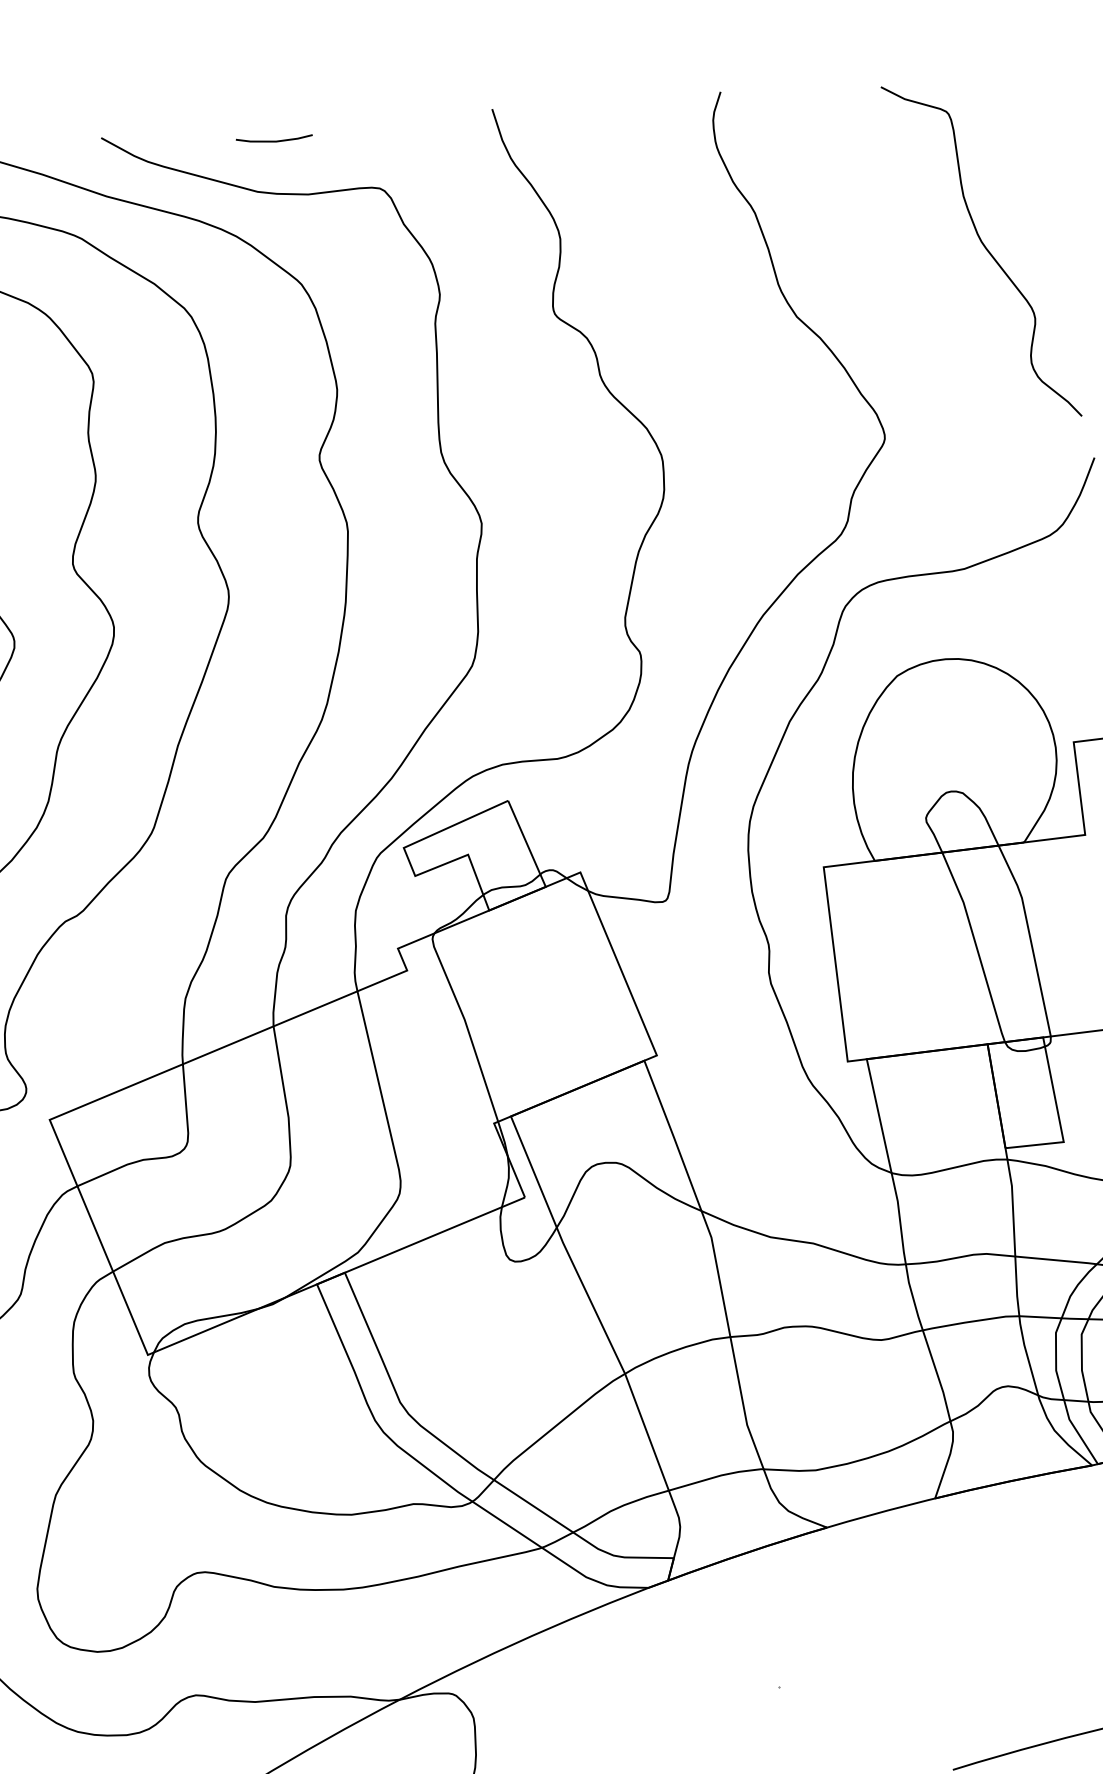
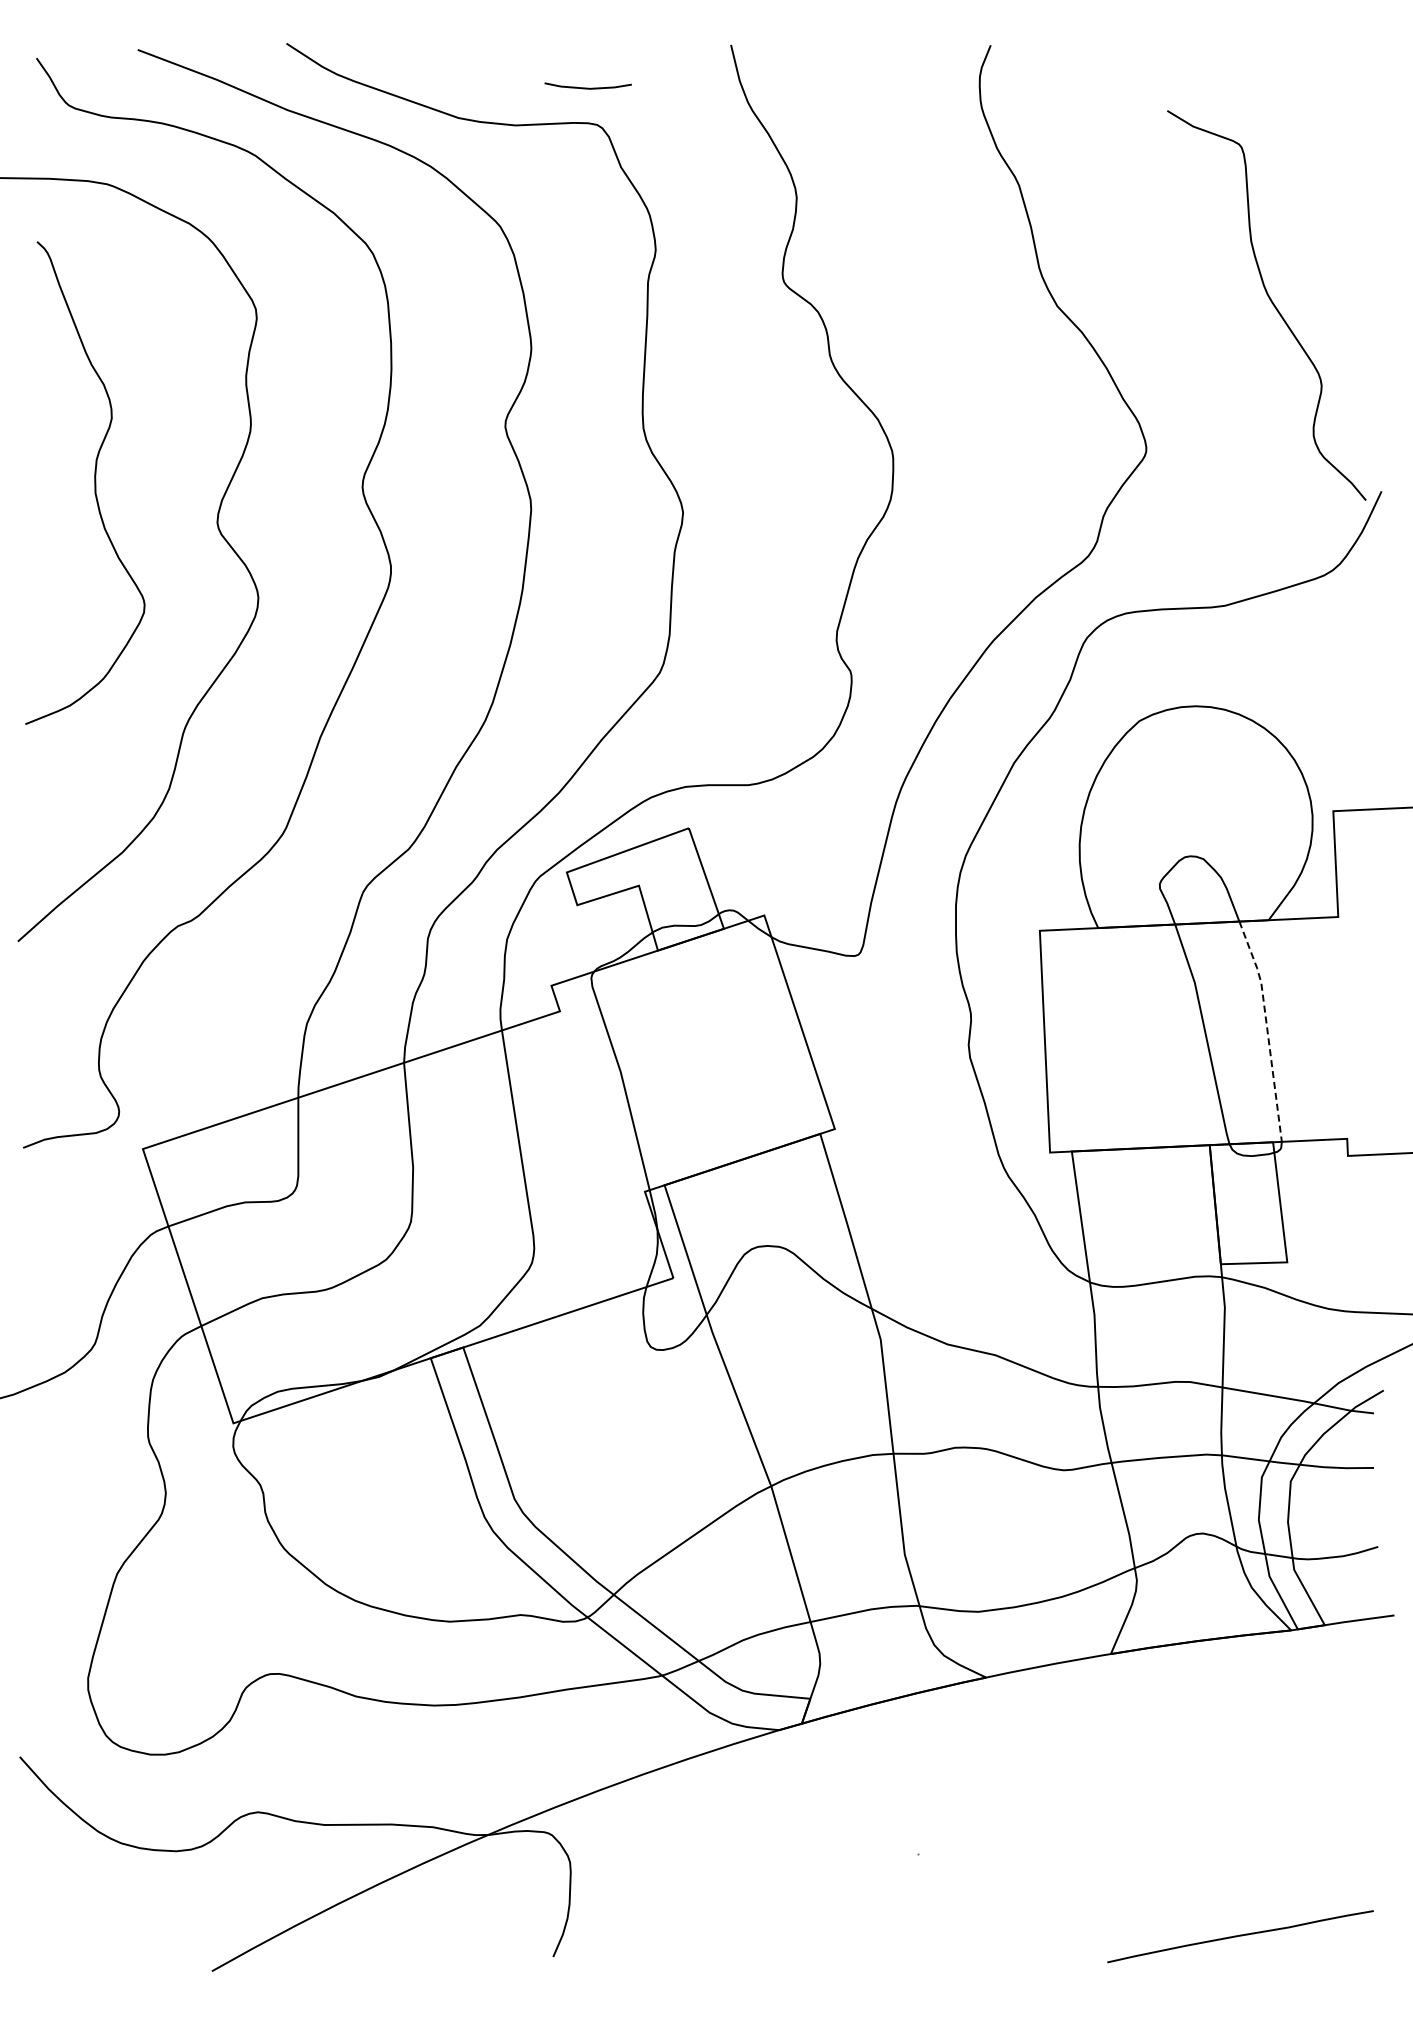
line: (273, 140) -> (587, 87), moved
curve: (985, 249) -> (1271, 303), moved
line: (1030, 937) -> (1267, 1028), solid -> dashed

